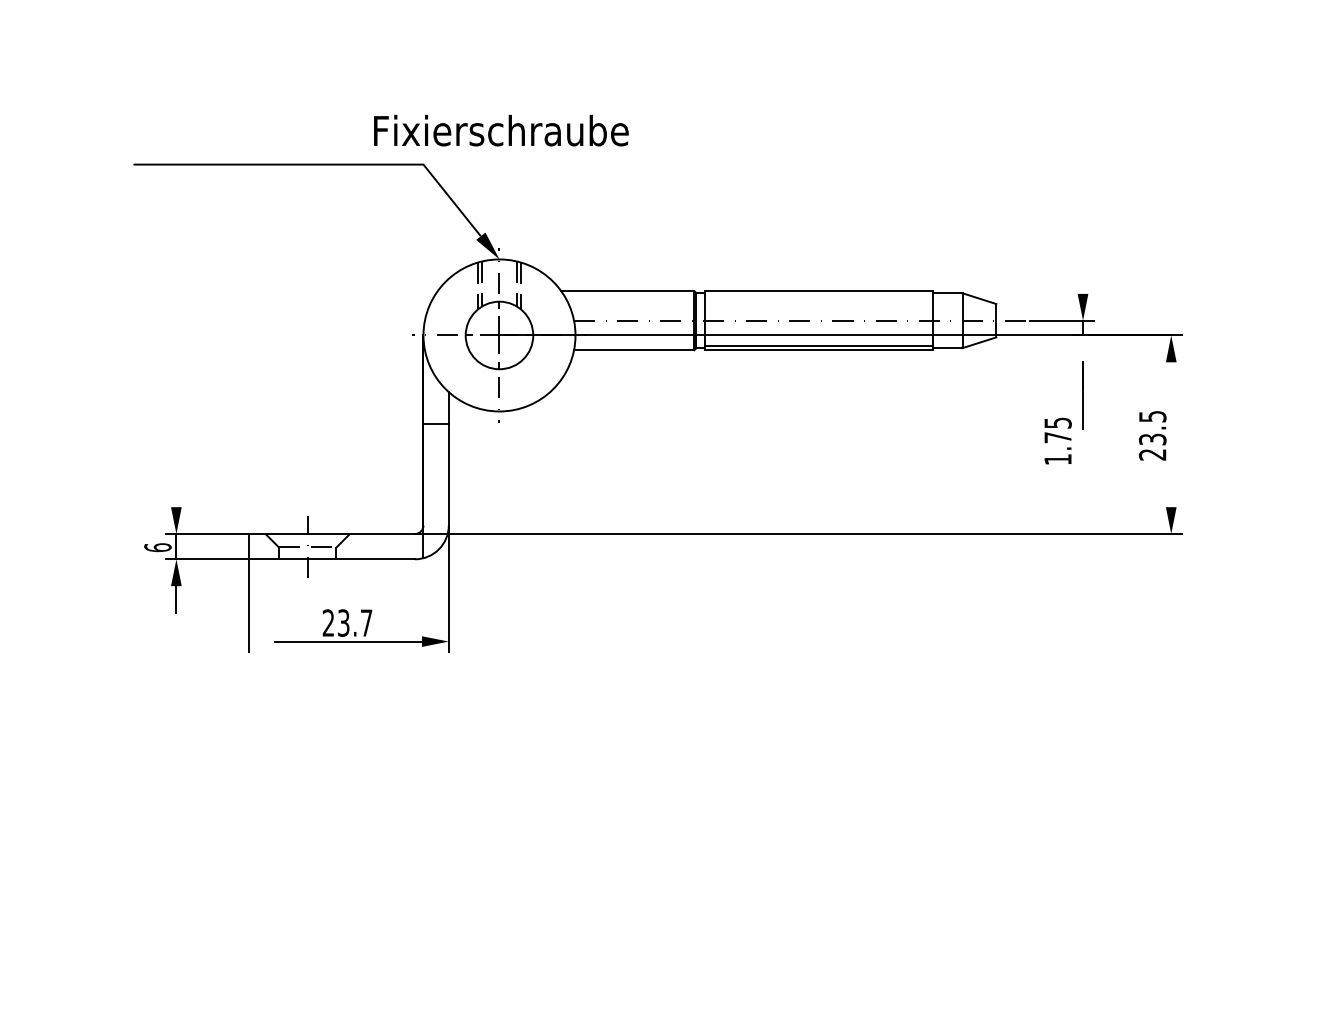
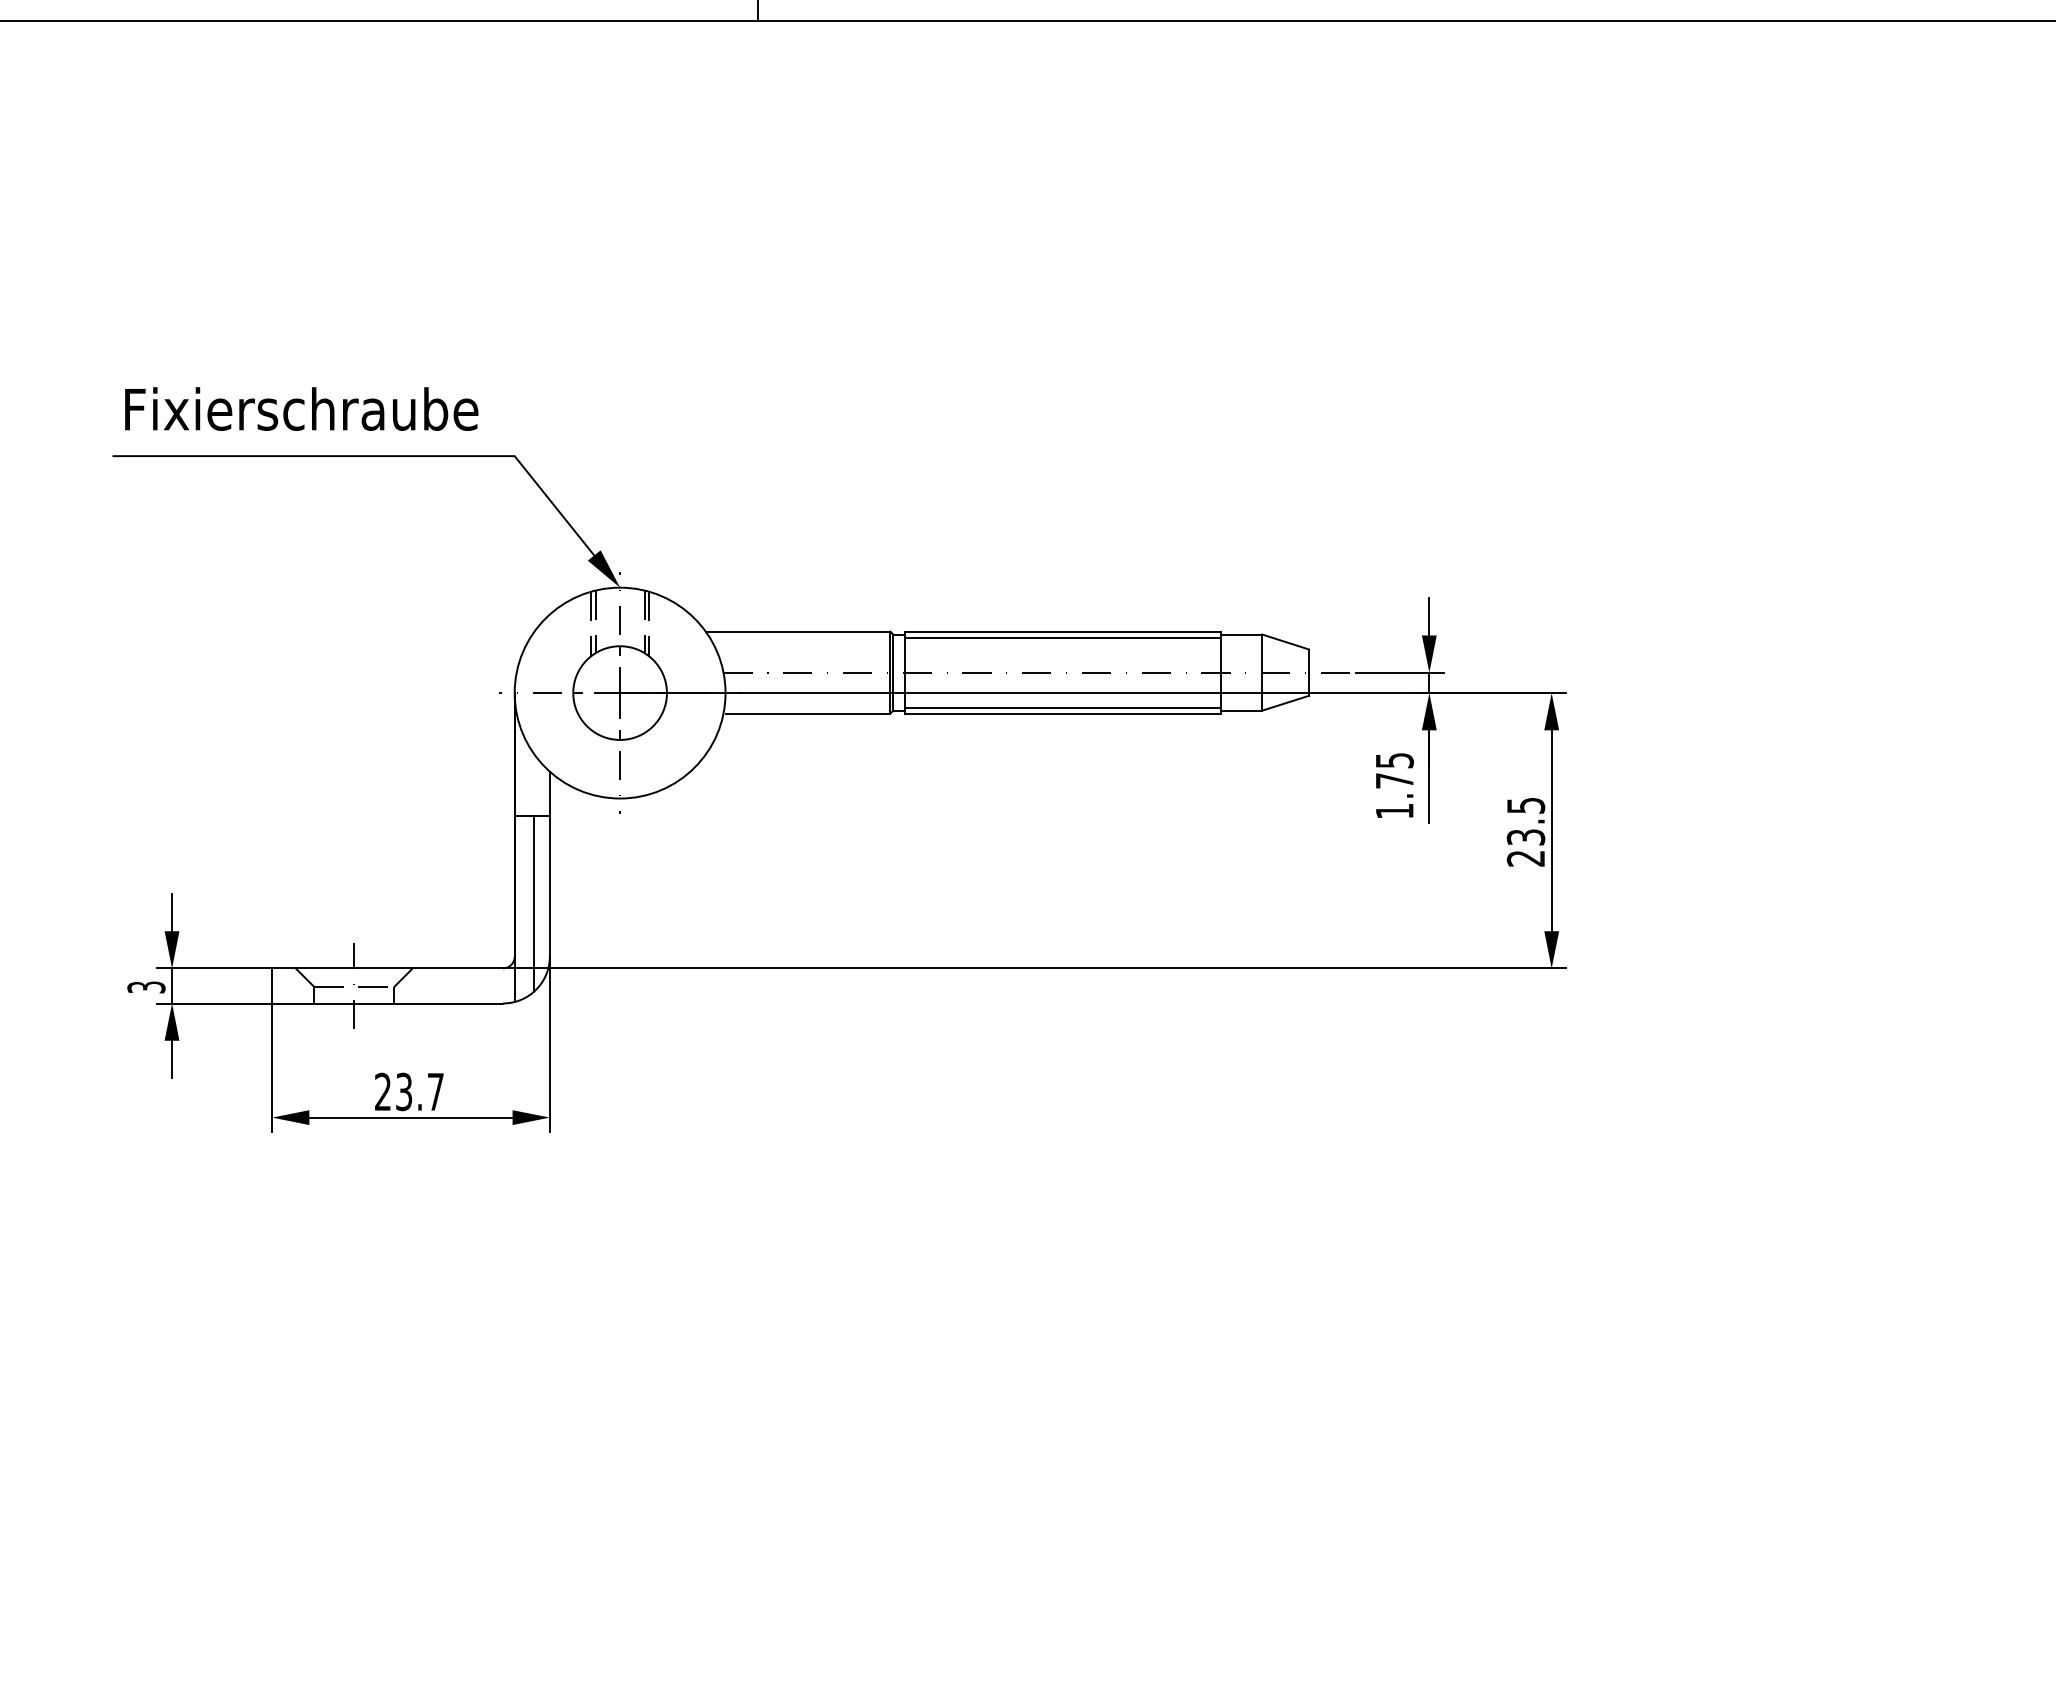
text: (501, 130) -> (301, 408), moved
line: (1083, 280) -> (1429, 616), added
line: (818, 295) -> (1062, 637), added
fill: (1082, 348) -> (1428, 711), added
line: (1171, 434) -> (1551, 830), added
text: (1057, 441) -> (1394, 785), moved
line: (437, 487) -> (533, 904), added
line: (176, 493) -> (172, 912), added
text: (157, 547) -> (146, 987), 6 -> 3
fill: (261, 641) -> (290, 1117), added

